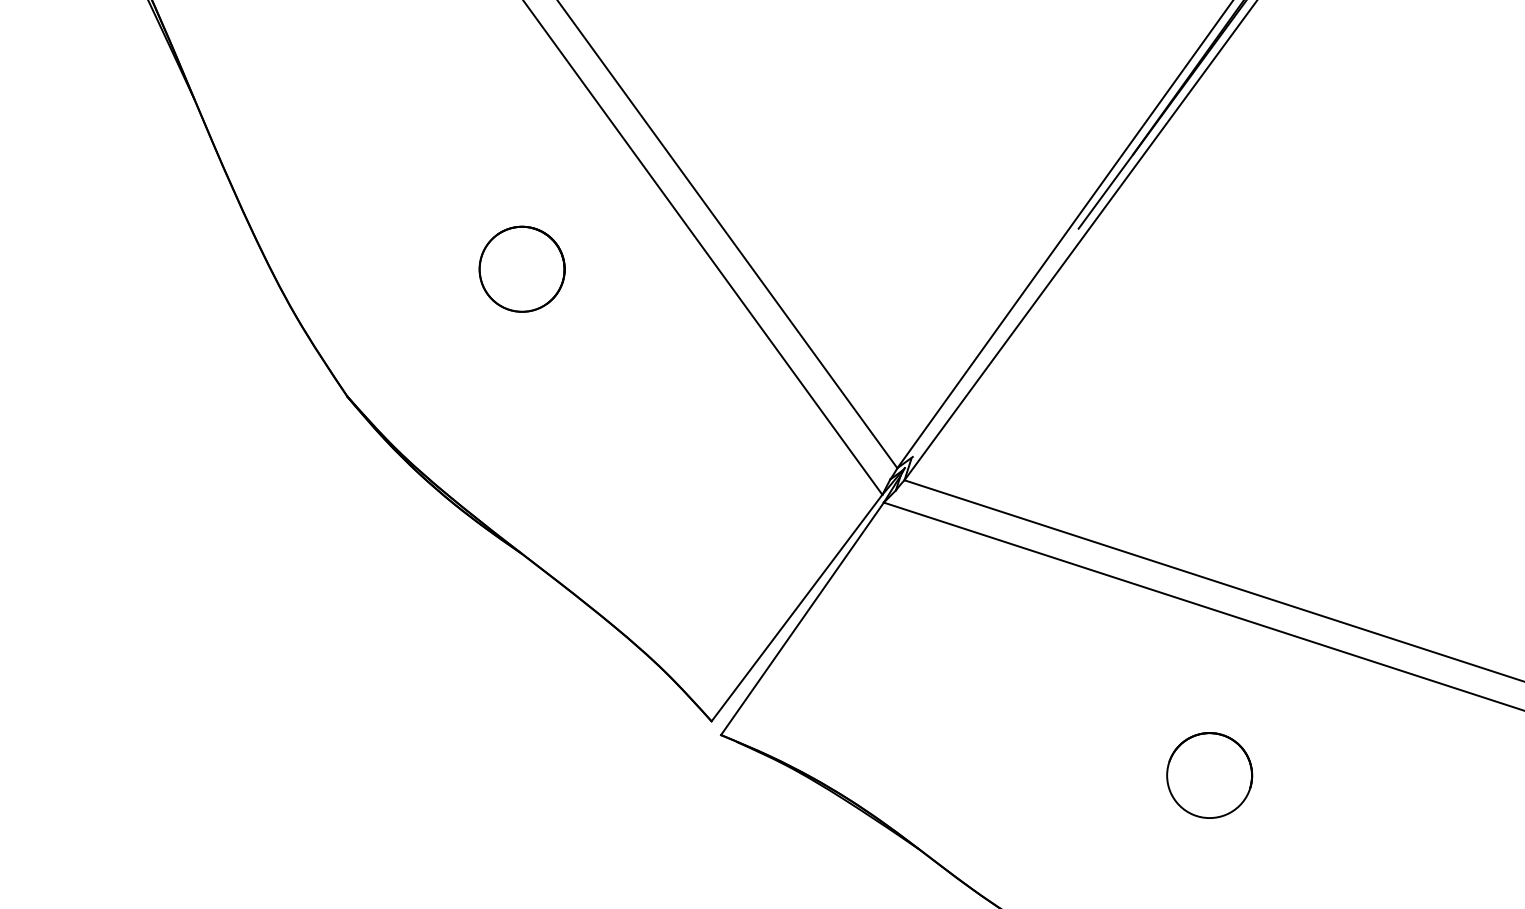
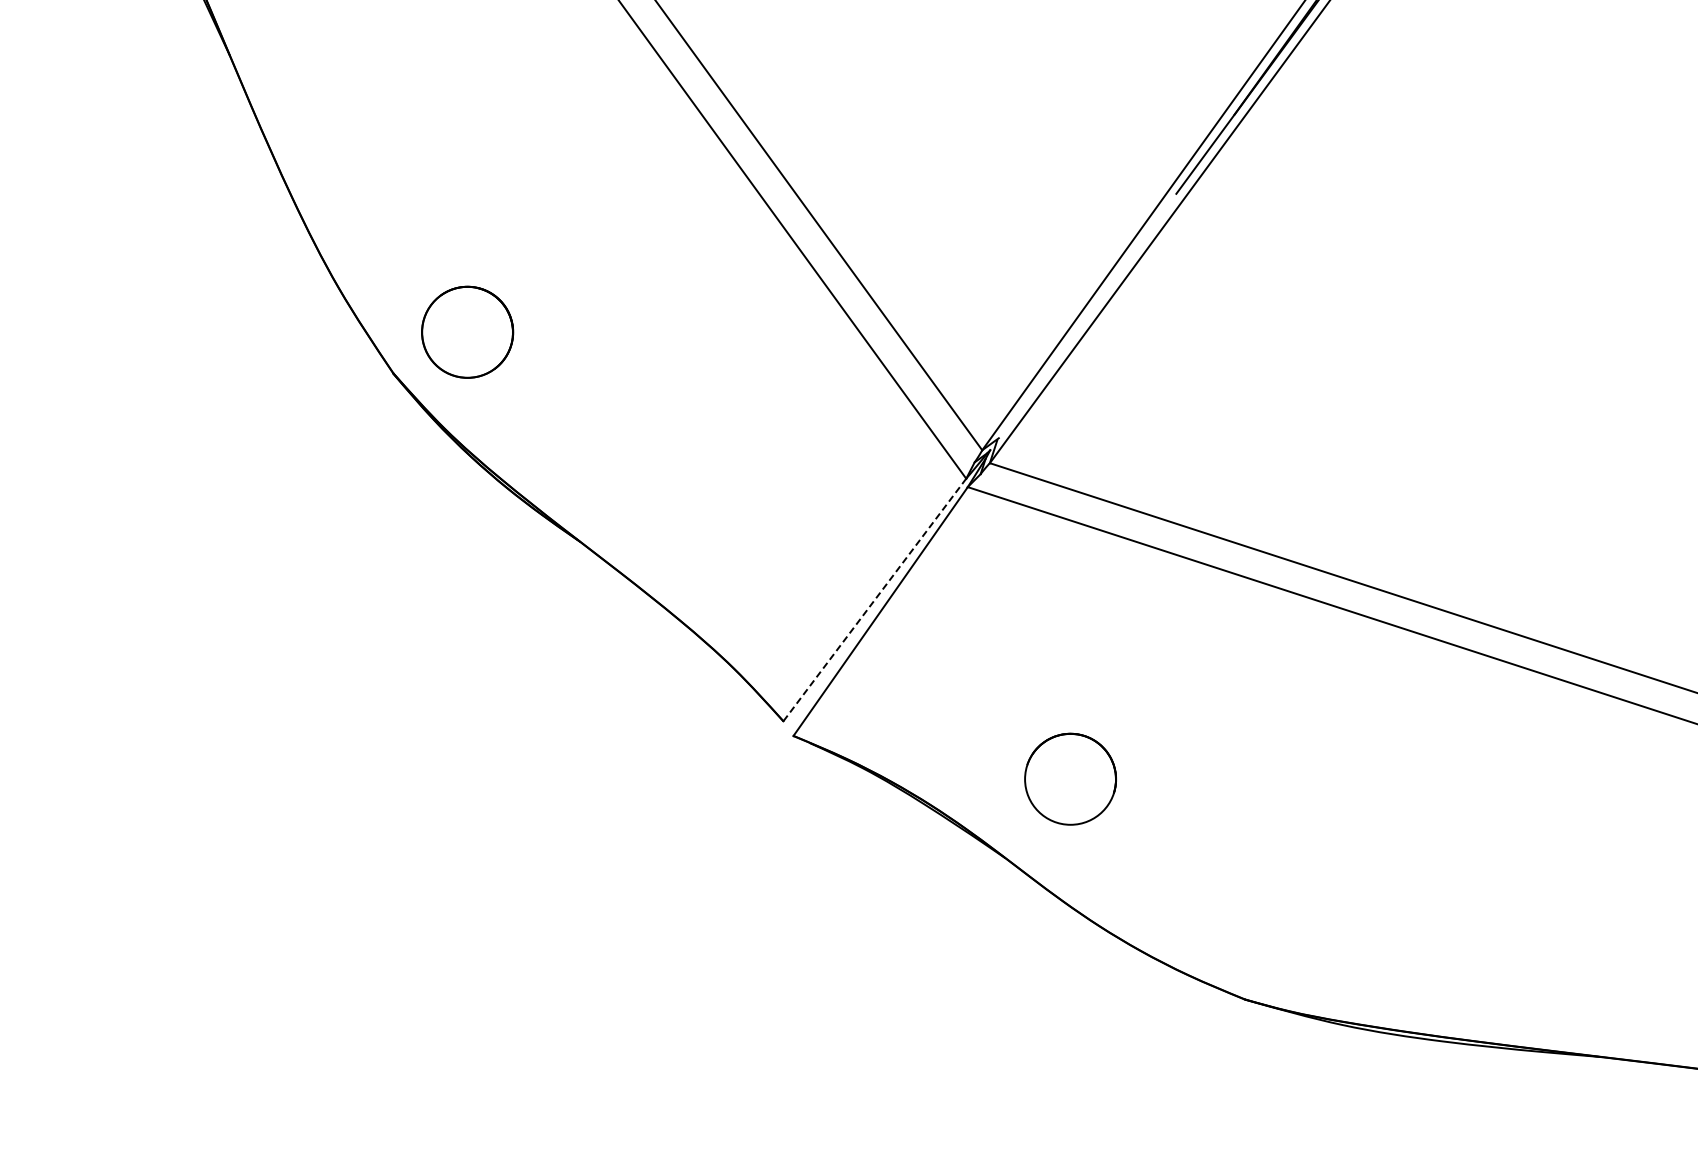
circle: (522, 268) -> (467, 331), moved
line: (796, 608) -> (874, 600), solid -> dashed
circle: (1209, 774) -> (1070, 778), moved

